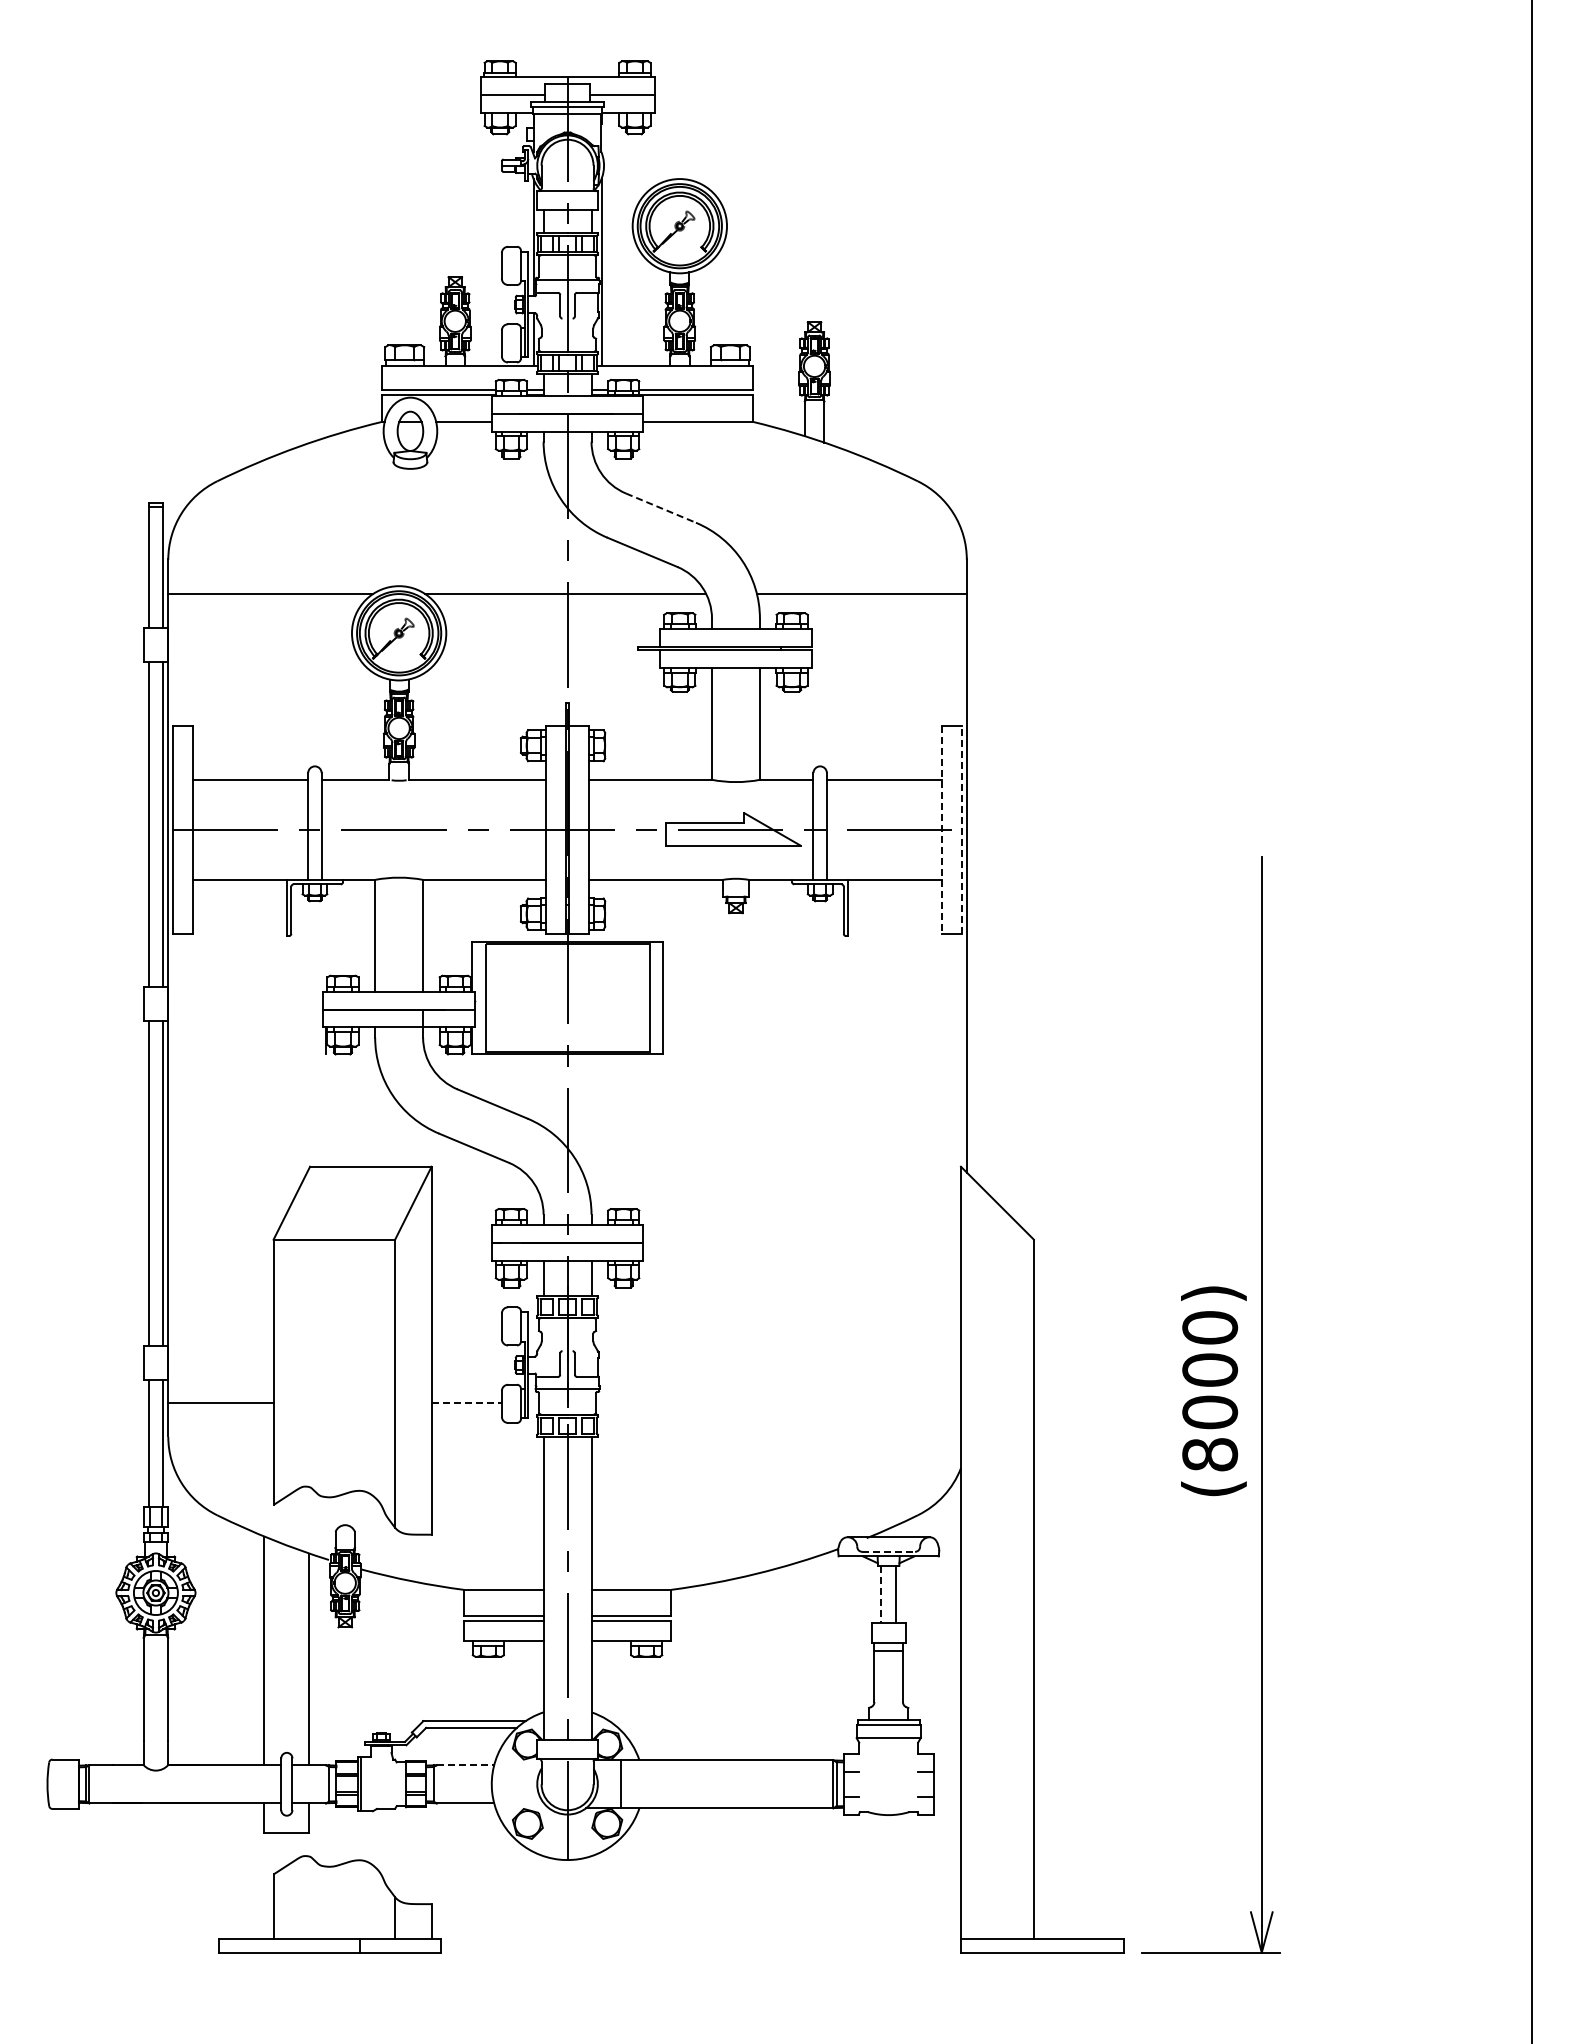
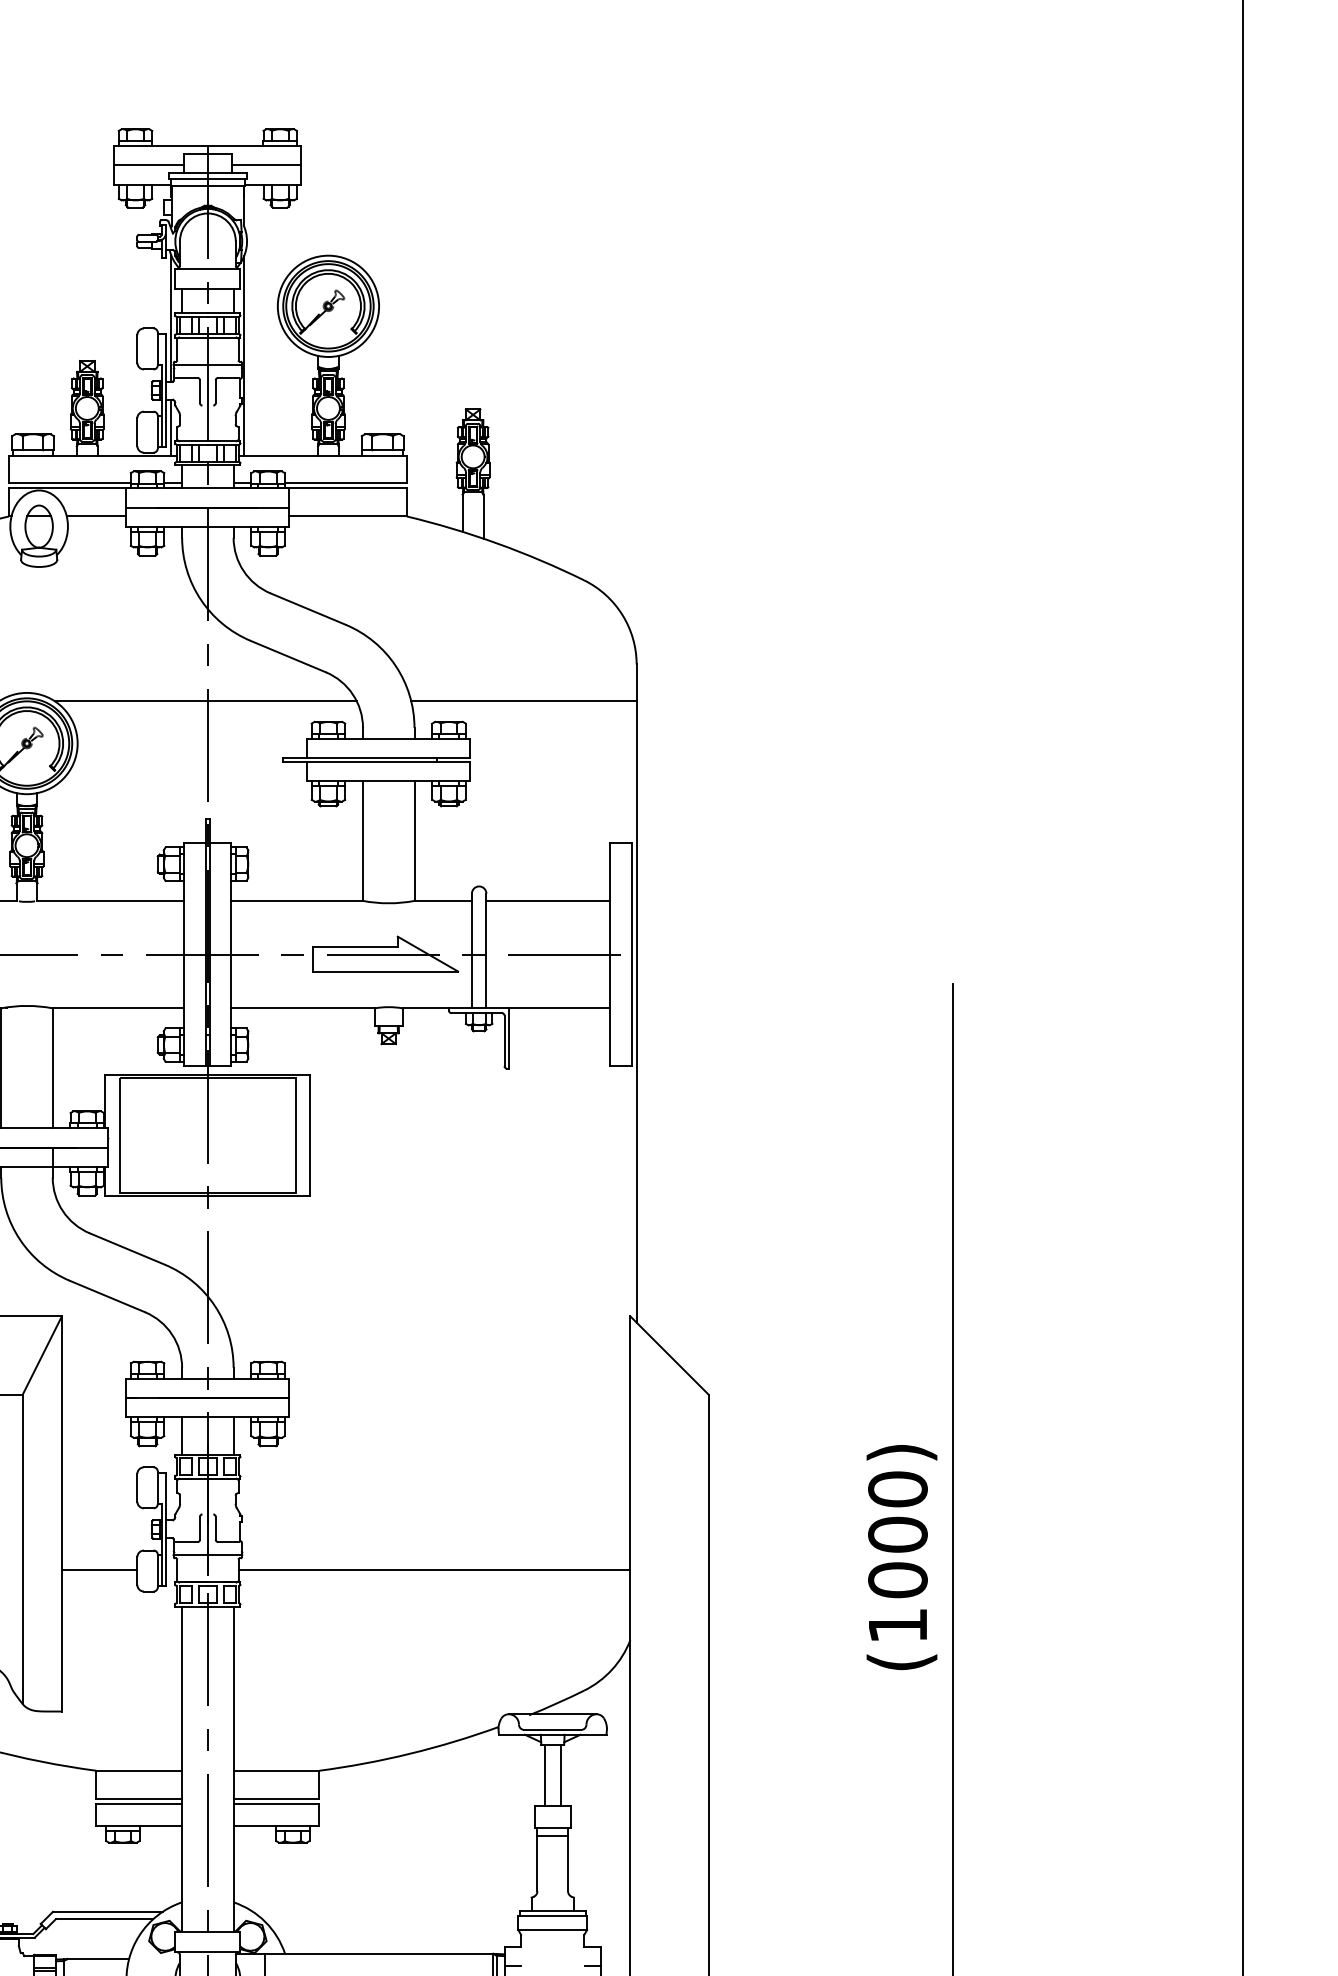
line: (661, 508) -> (308, 609), dashed -> solid
line: (942, 829) -> (610, 954), dashed -> solid
line: (962, 829) -> (632, 954), dashed -> solid
line: (467, 1402) -> (100, 1569), dashed -> solid
line: (778, 1402) -> (434, 1569), added
text: (1210, 1454) -> (898, 1625), (8000) -> (1000)
line: (889, 1551) -> (553, 1729), dashed -> solid
line: (881, 1594) -> (545, 1775), dashed -> solid
line: (465, 1765) -> (98, 1959), dashed -> solid

